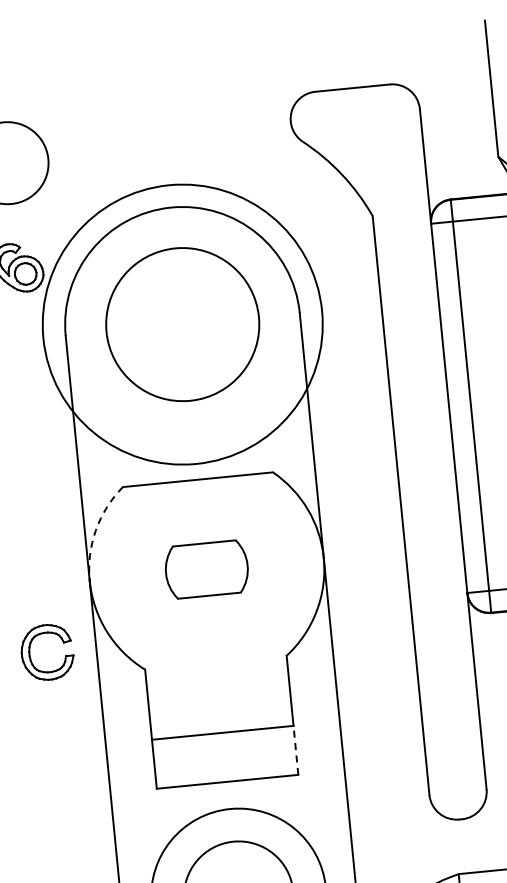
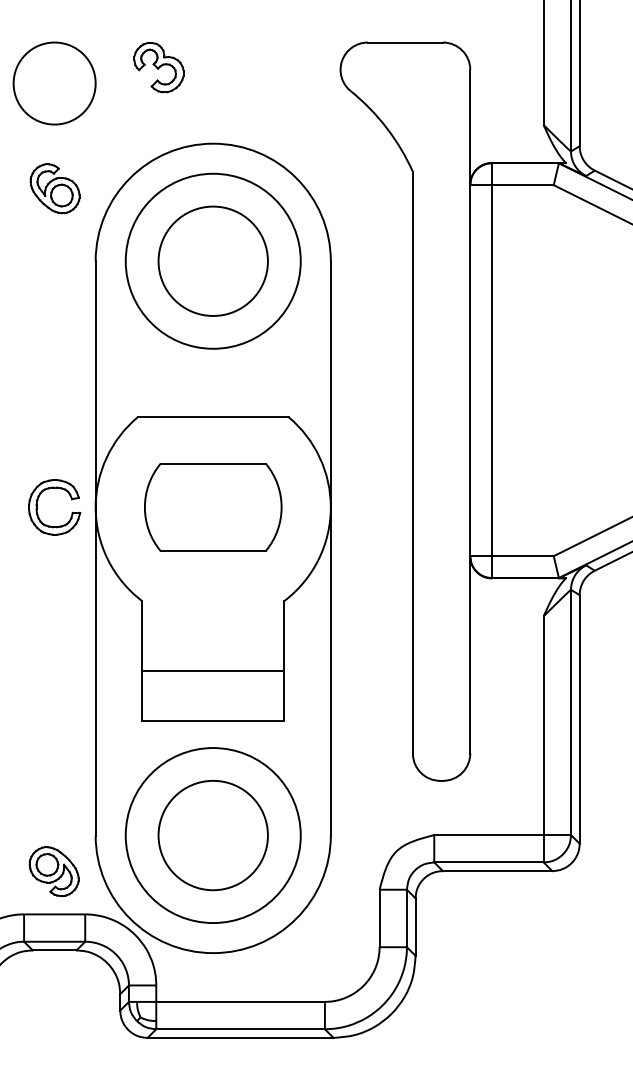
part: (109, 137) -> (158, 67), added
circle: (181, 323) -> (212, 260), size x0.62
circle: (181, 323) -> (212, 260), size x0.71
arc: (95, 530) -> (106, 457), dashed -> solid
part: (207, 569) -> (213, 507), size x1.67
part: (30, 654) -> (37, 507), moved
line: (296, 750) -> (284, 696), dashed -> solid

